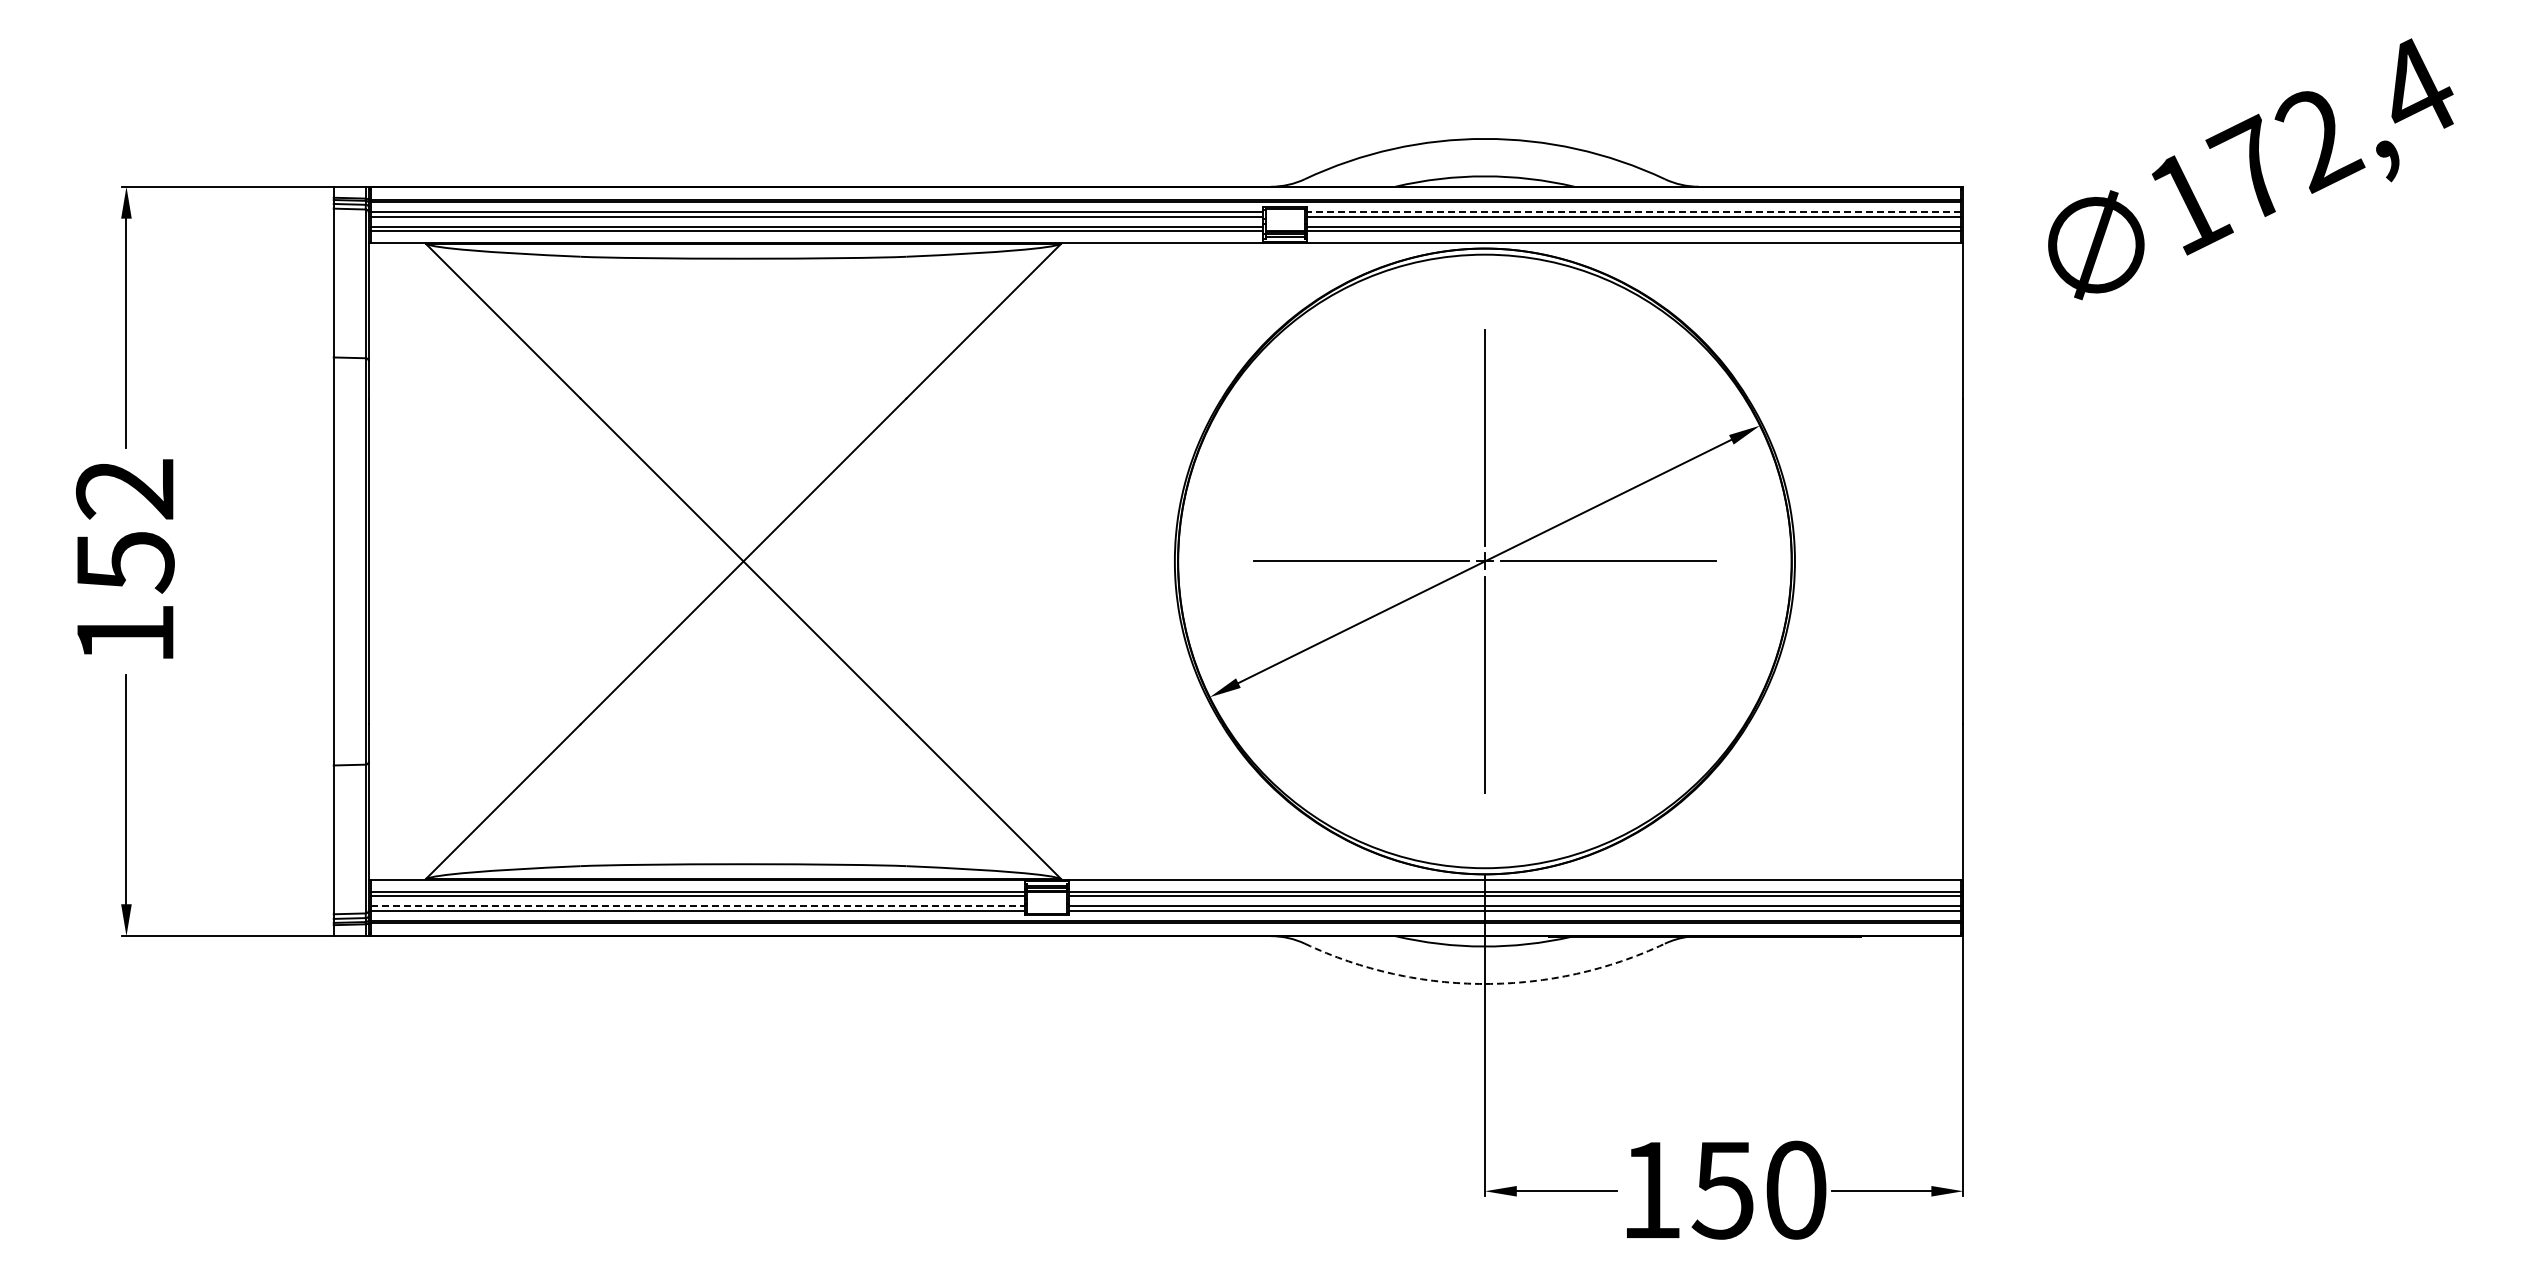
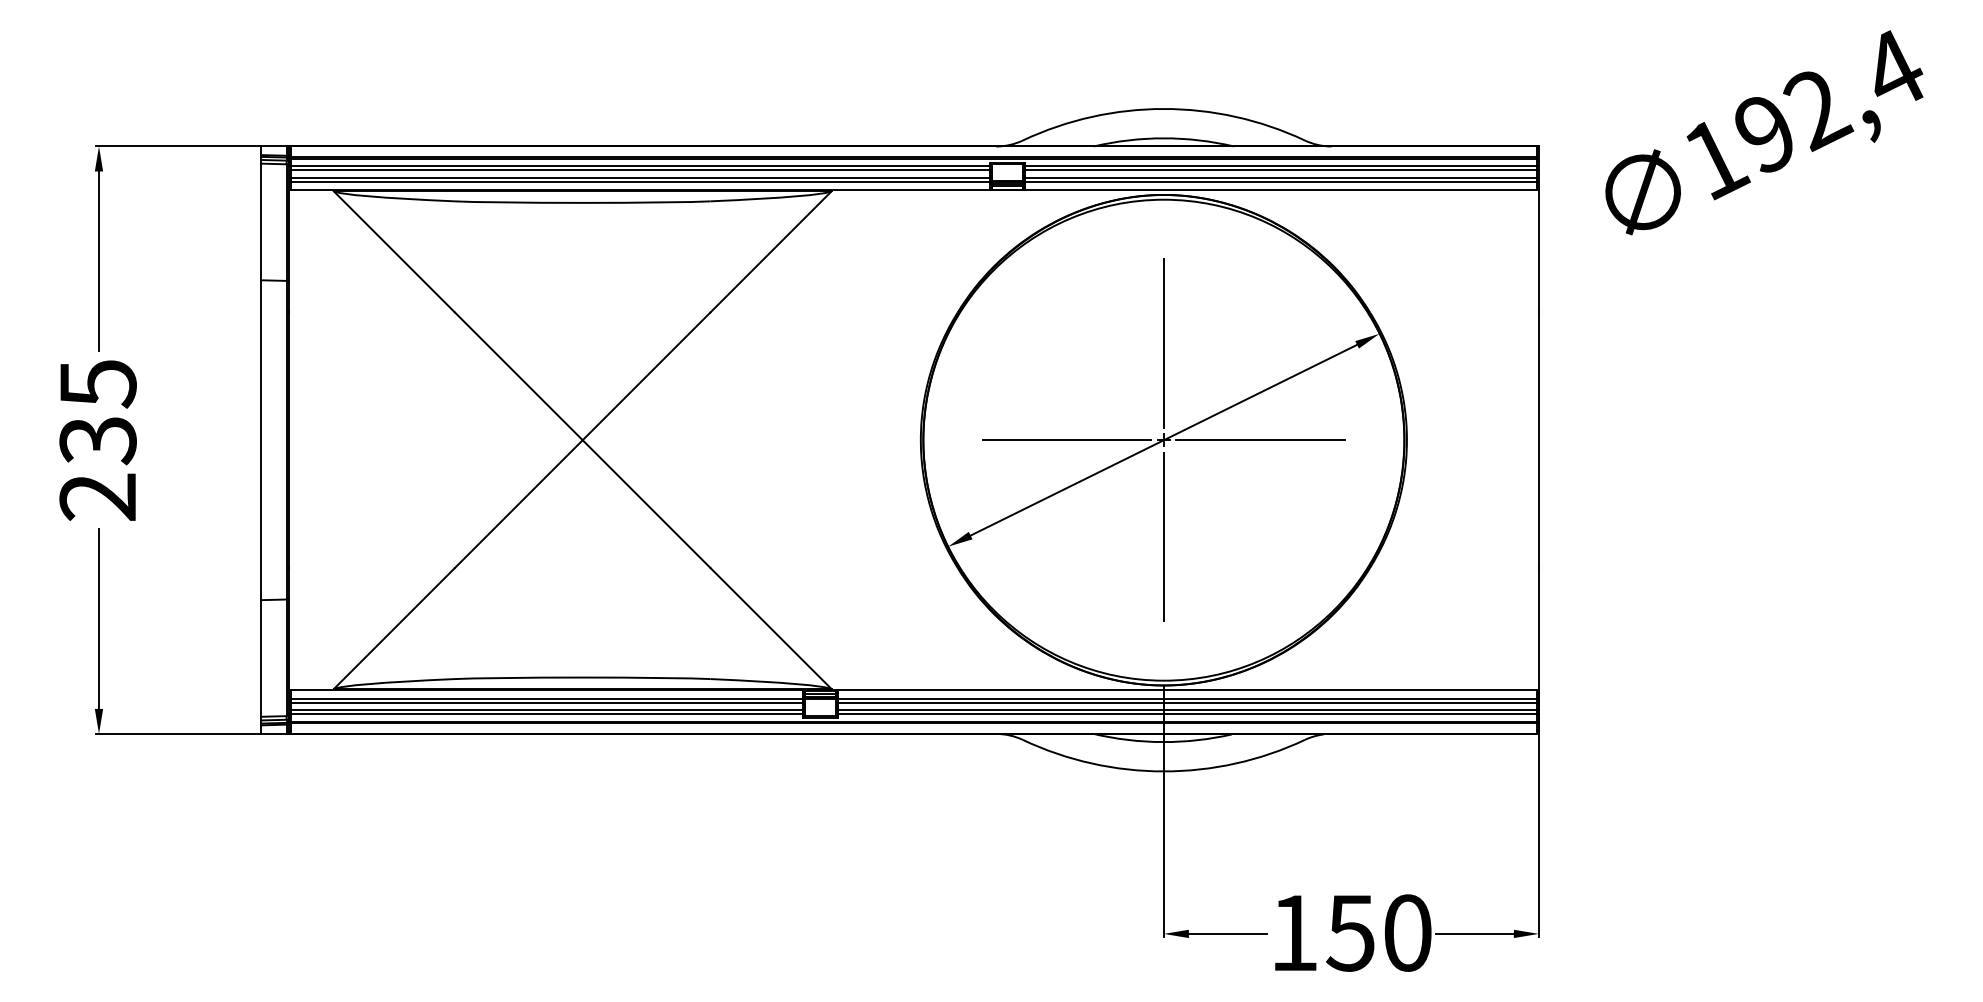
text: (2245, 166) -> (1760, 130), 172,4 -> 192,4
line: (1634, 212) -> (1281, 166), dashed -> solid
text: (125, 561) -> (98, 440), 152 -> 235
line: (698, 906) -> (547, 710), dashed -> solid
arc: (1484, 983) -> (1163, 771), dashed -> solid

